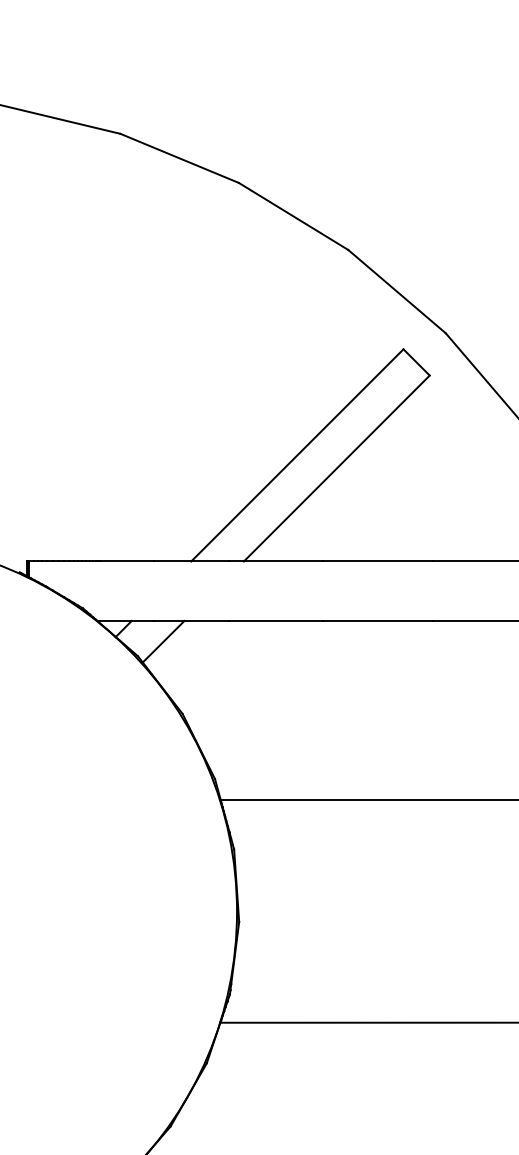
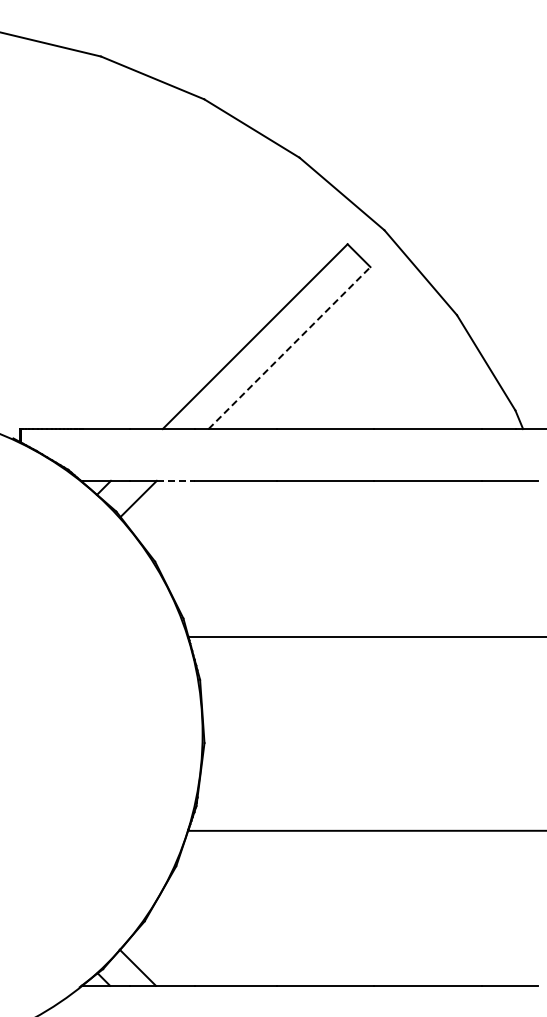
line: (336, 469) -> (289, 348), solid -> dashed
line: (207, 620) -> (176, 480), solid -> dashed

